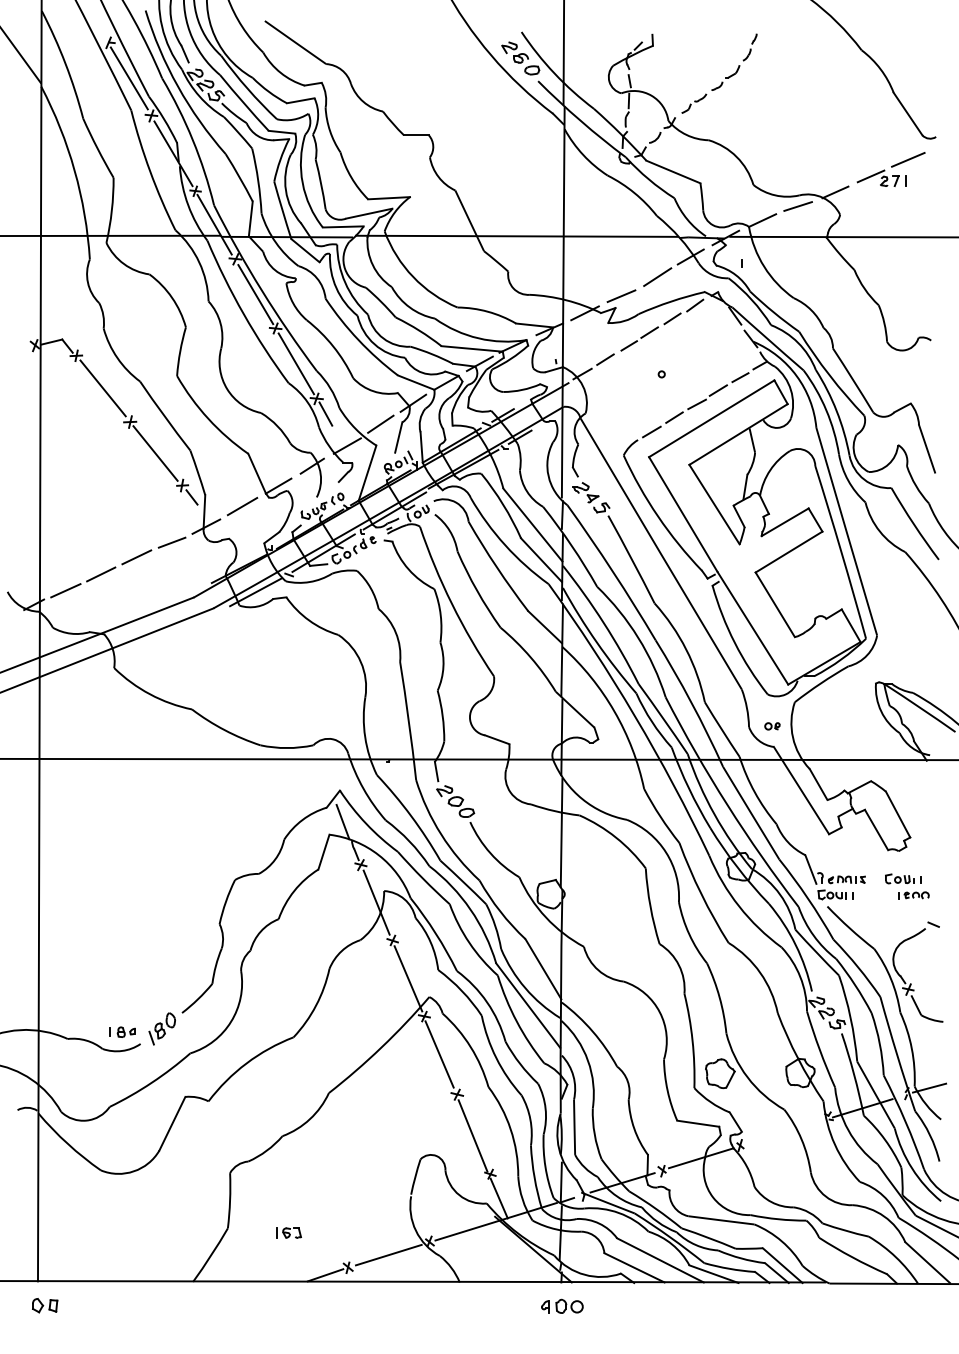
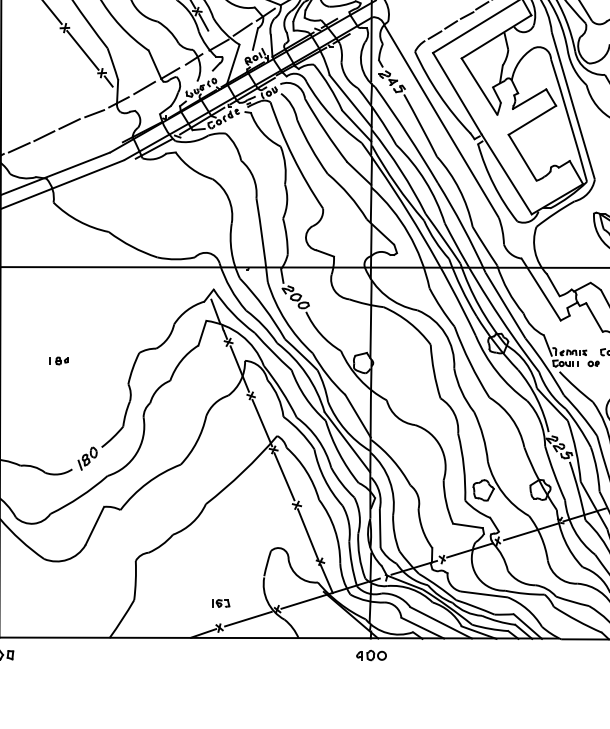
part: (772, 726) -> (593, 363), moved
part: (122, 1031) -> (59, 360), moved
line: (787, 1131) -> (531, 531), added
part: (288, 1232) -> (220, 603), moved

